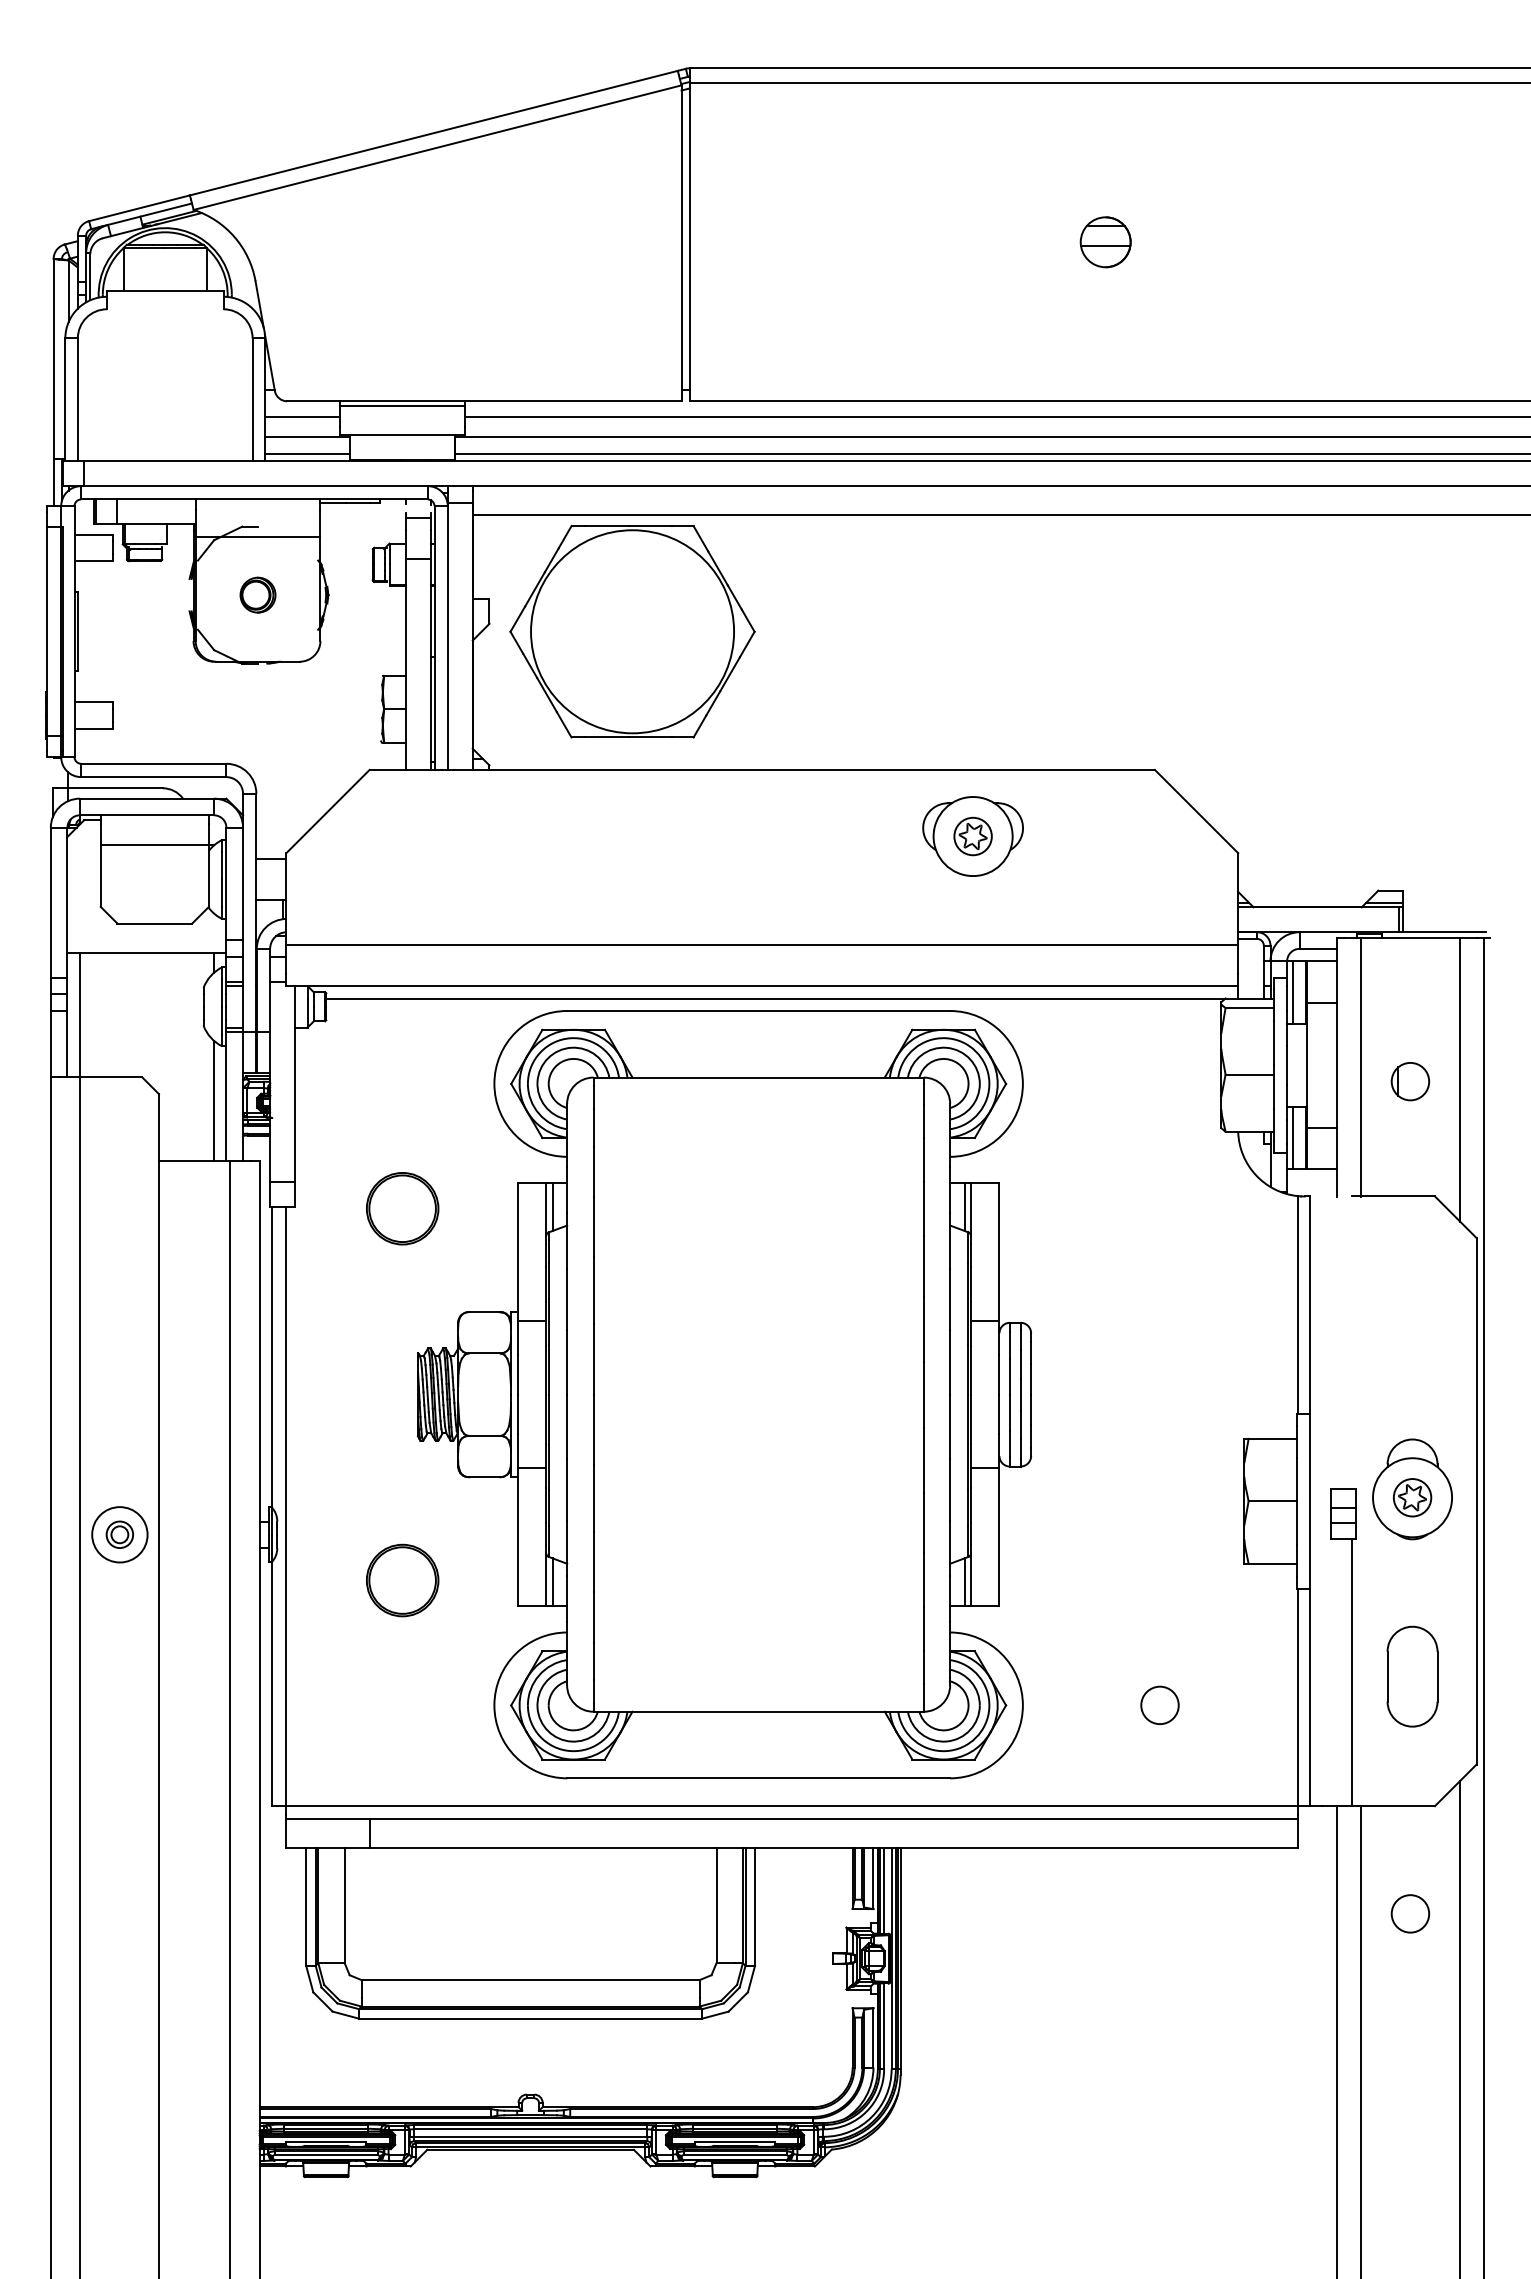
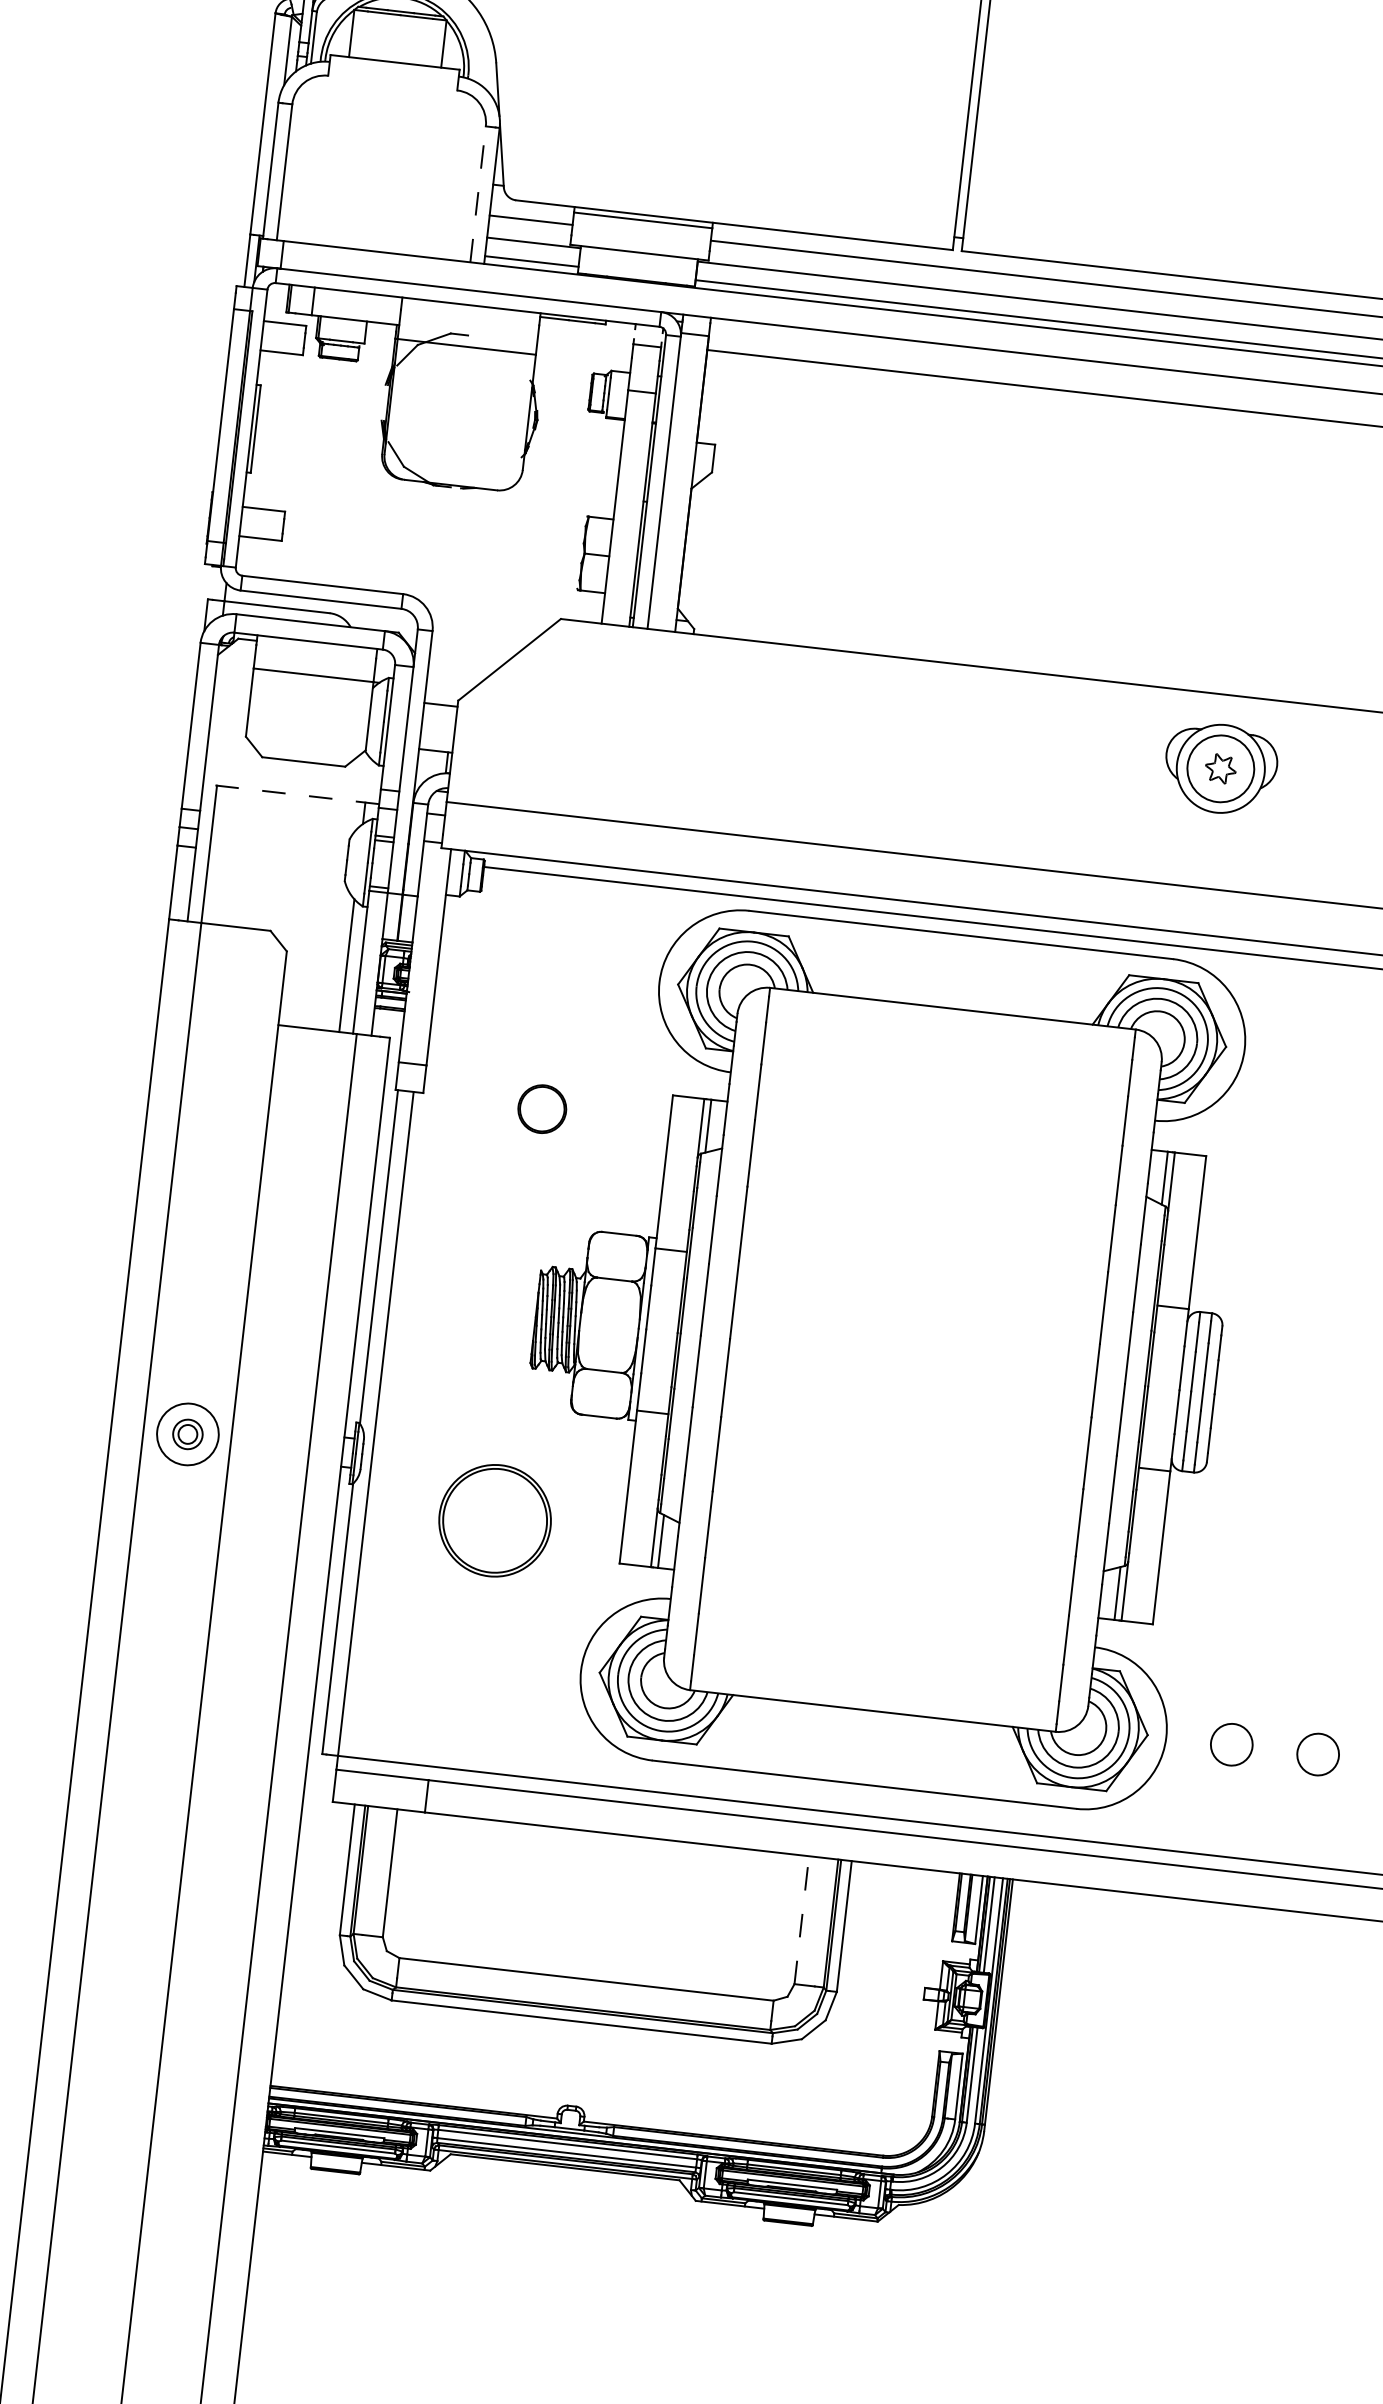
line: (252, 399) -> (477, 194), solid -> dashed
part: (257, 594) -> (458, 410), removed
part: (632, 631) -> (869, 498), removed
circle: (972, 836) -> (1220, 768), size x1.6
line: (146, 953) -> (290, 794), solid -> dashed
part: (402, 1208) -> (542, 1108), size x0.6
part: (402, 1580) -> (495, 1520), size x1.4
circle: (1081, 1704) -> (1231, 1743), added
line: (716, 1905) -> (801, 1920), solid -> dashed

